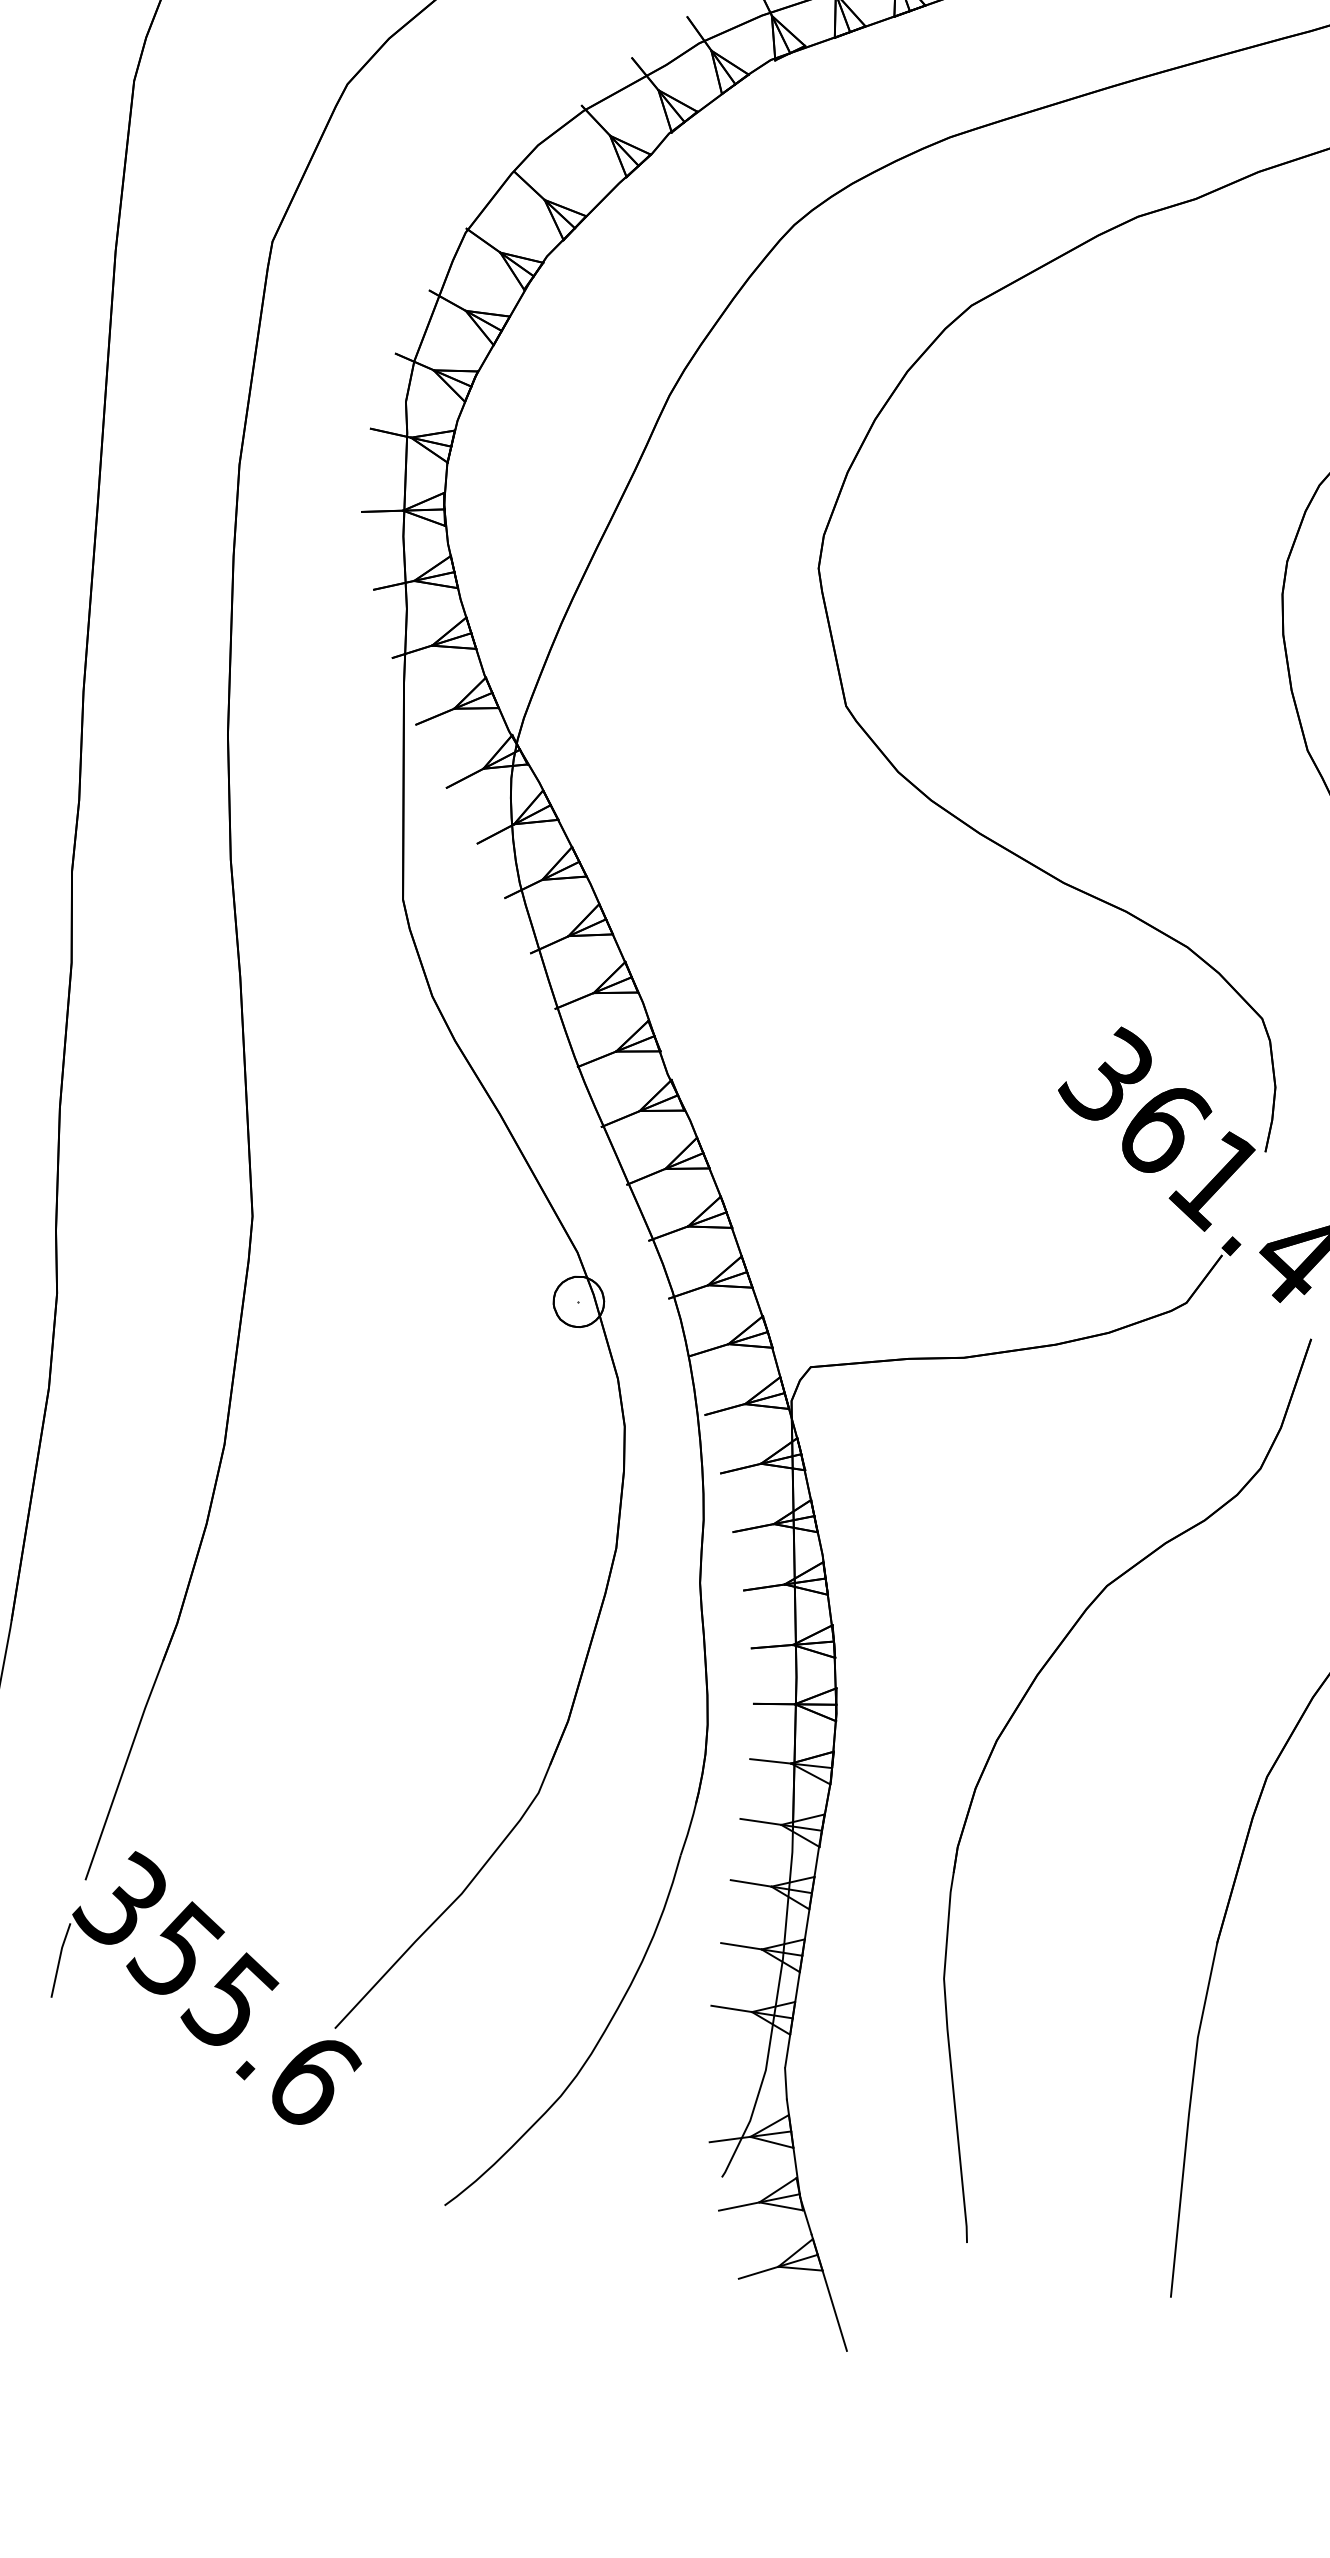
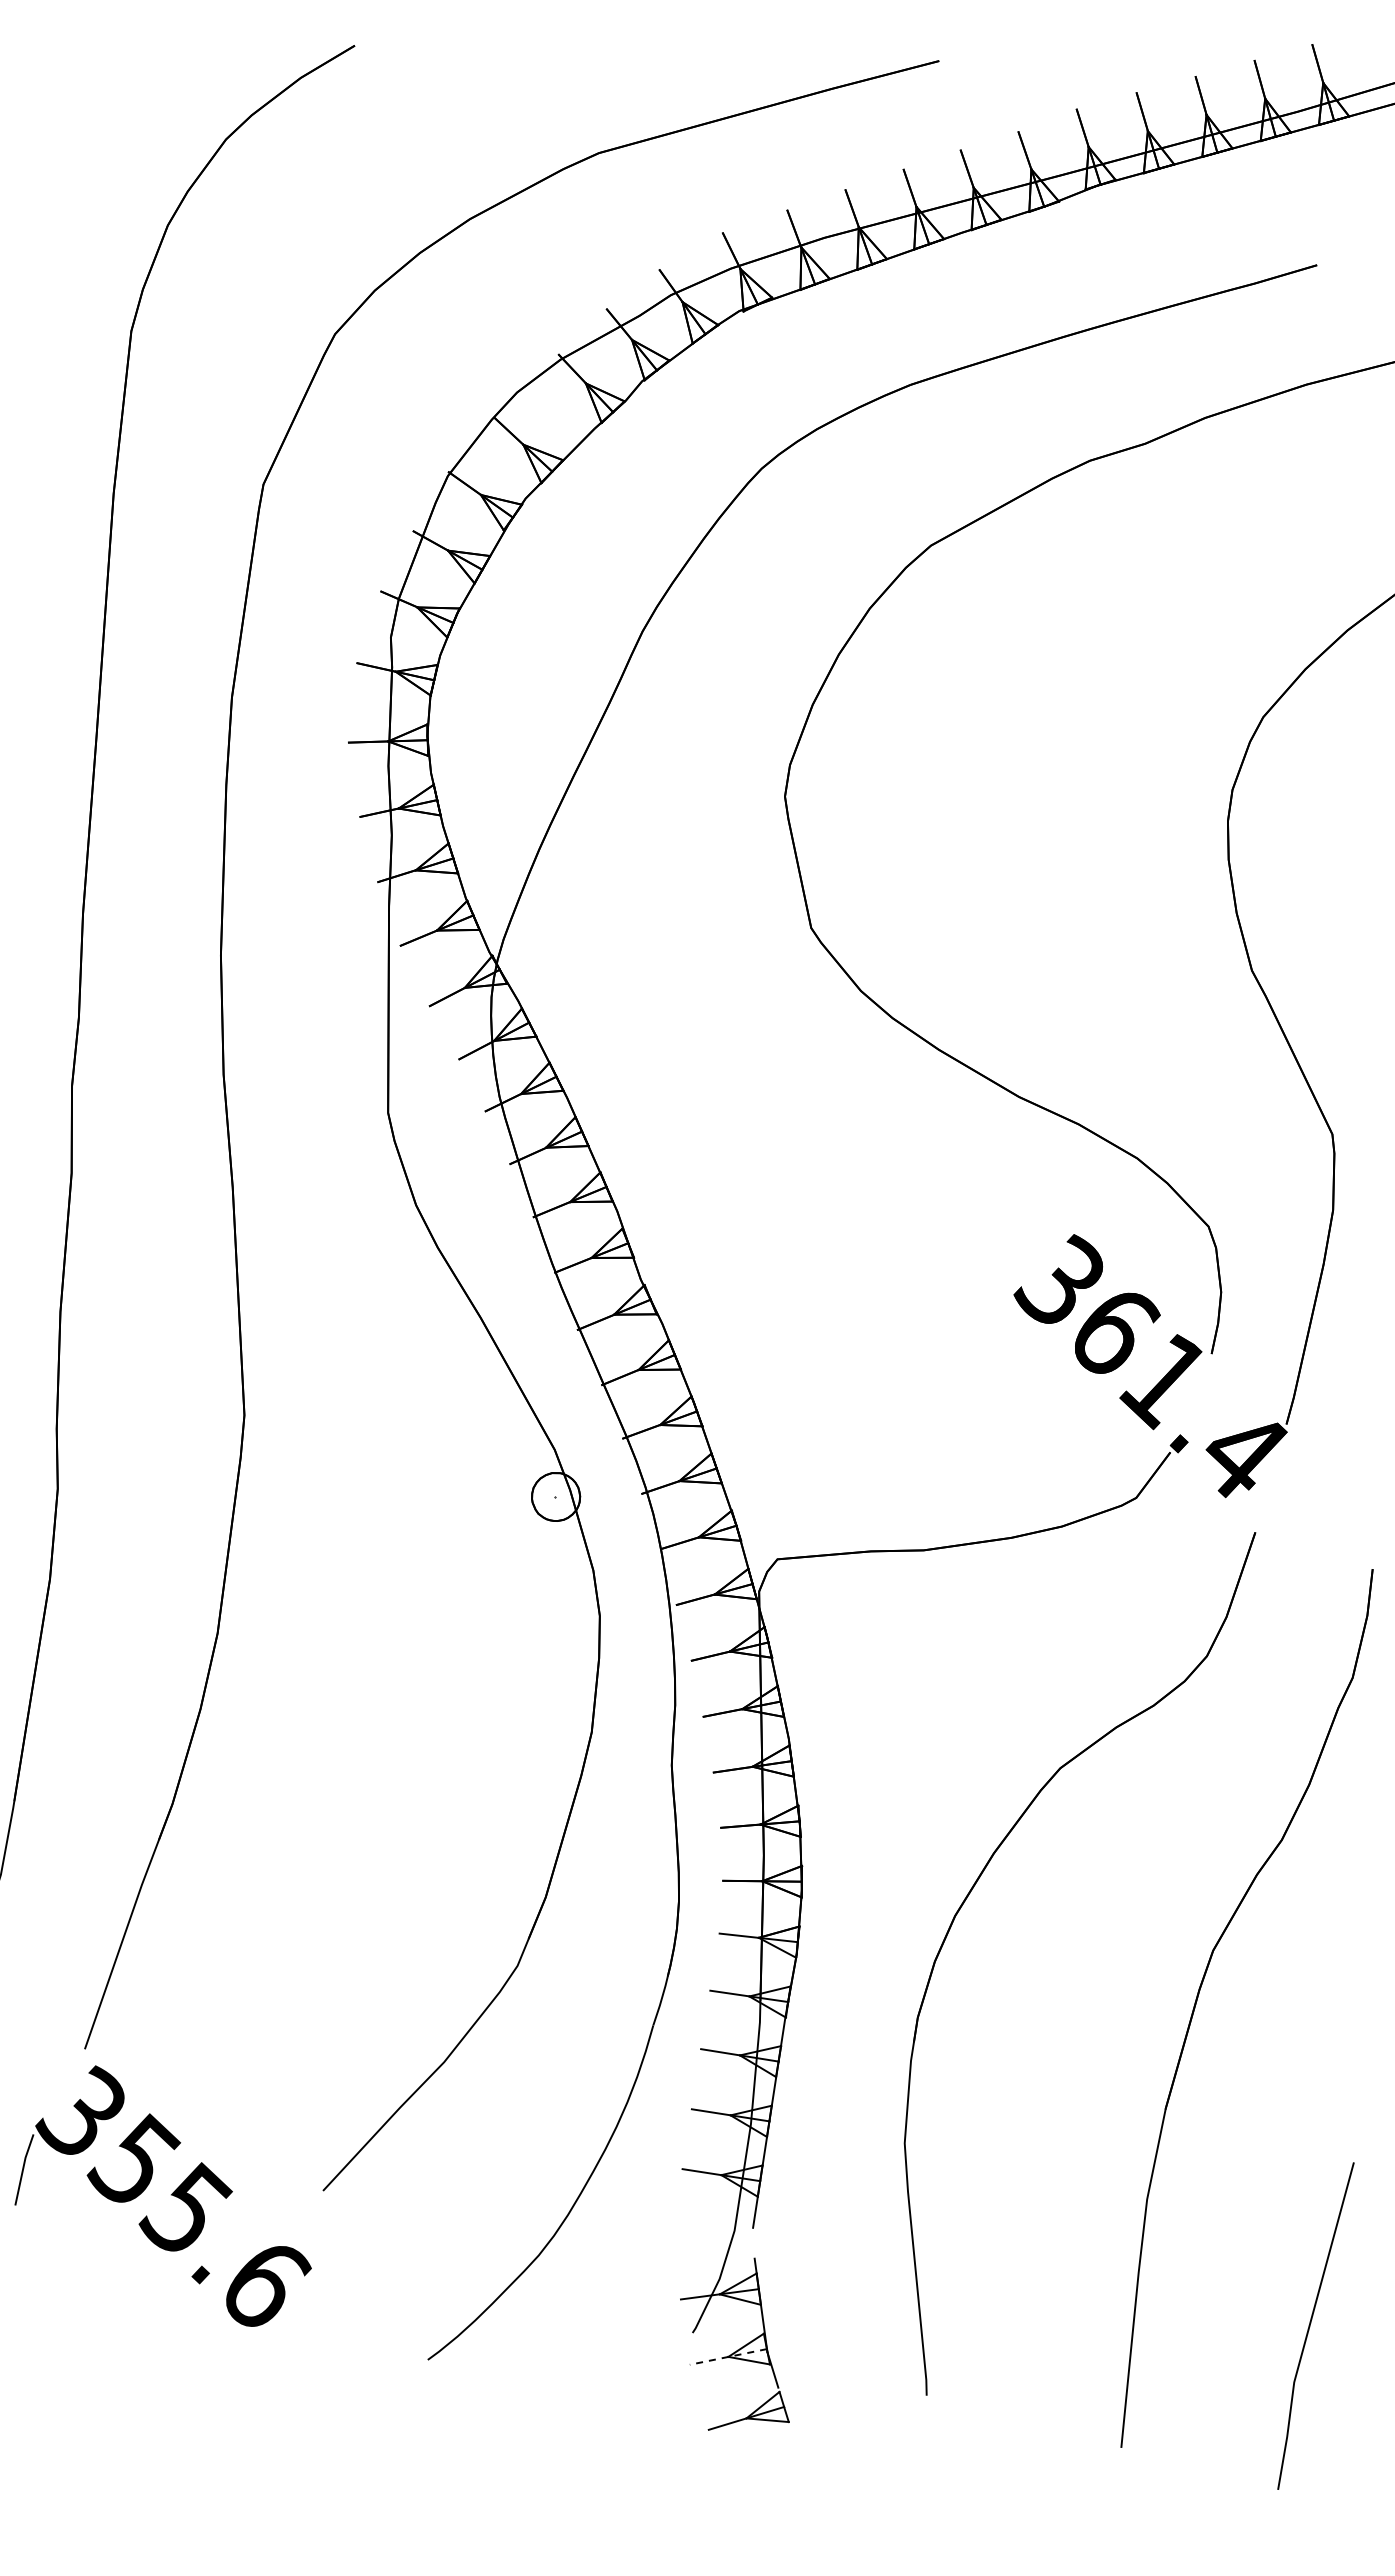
part: (214, 1987) -> (171, 2195), moved
line: (785, 2083) -> (753, 2243), removed
line: (758, 2203) -> (727, 2357), solid -> dashed
line: (829, 2292) -> (795, 2442), removed

